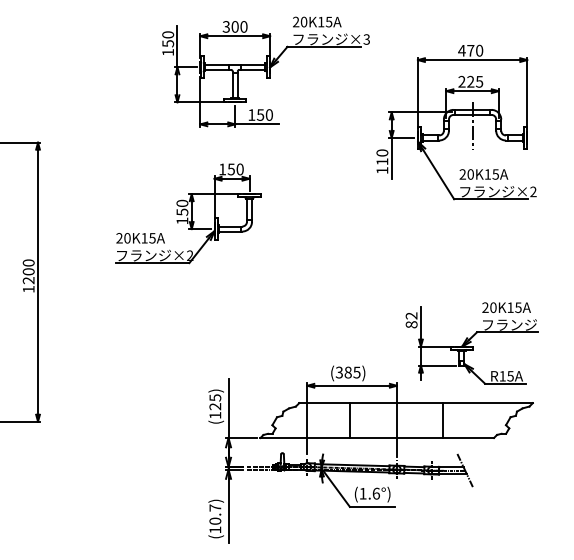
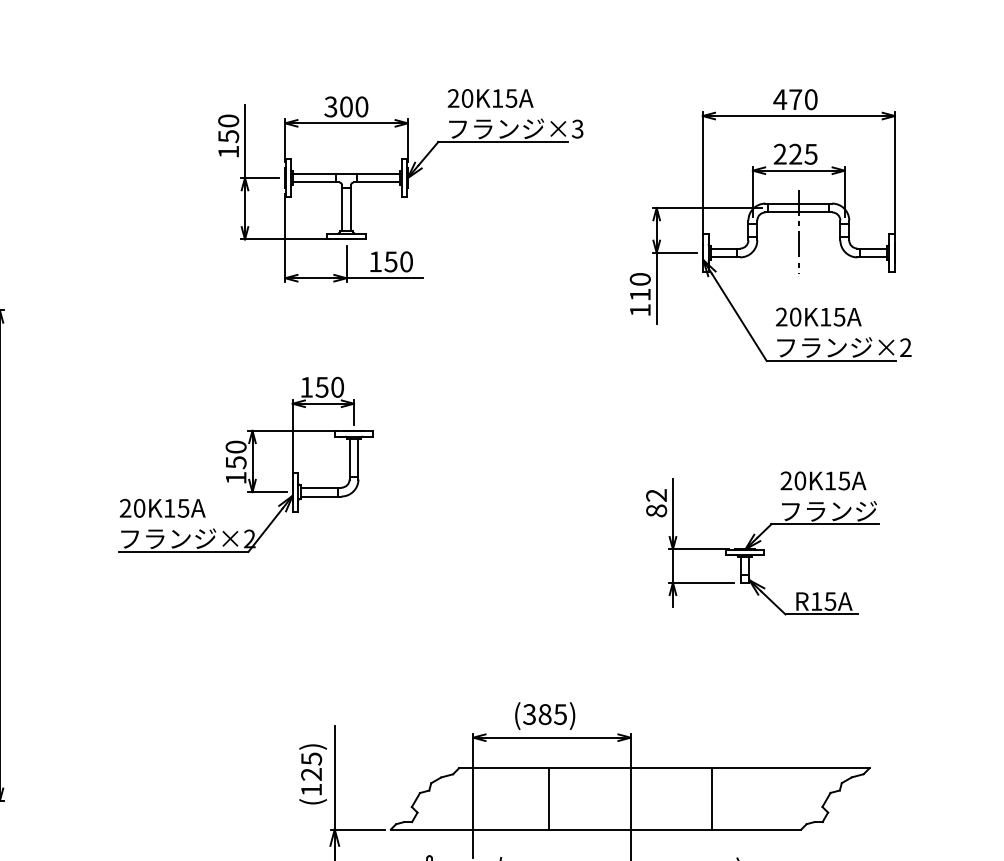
part: (456, 115) -> (770, 213), moved
part: (188, 213) -> (246, 464), moved
part: (471, 343) -> (761, 543), moved

